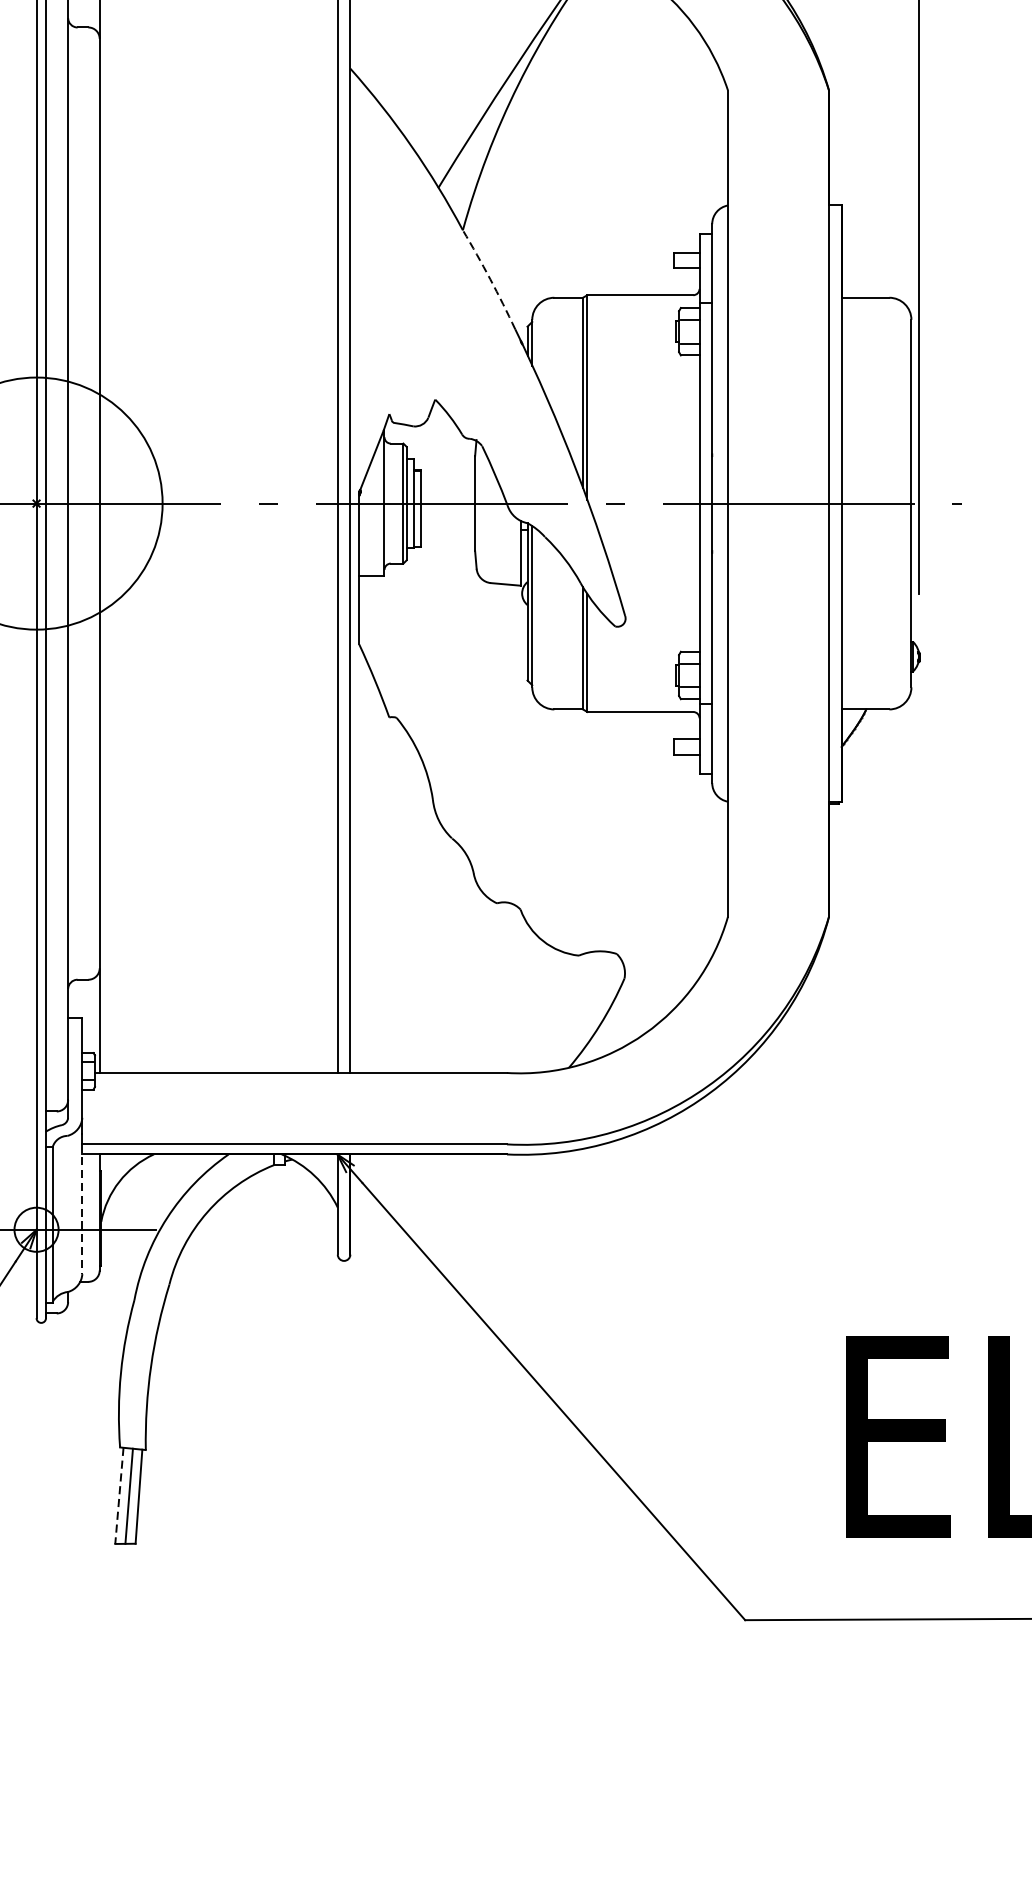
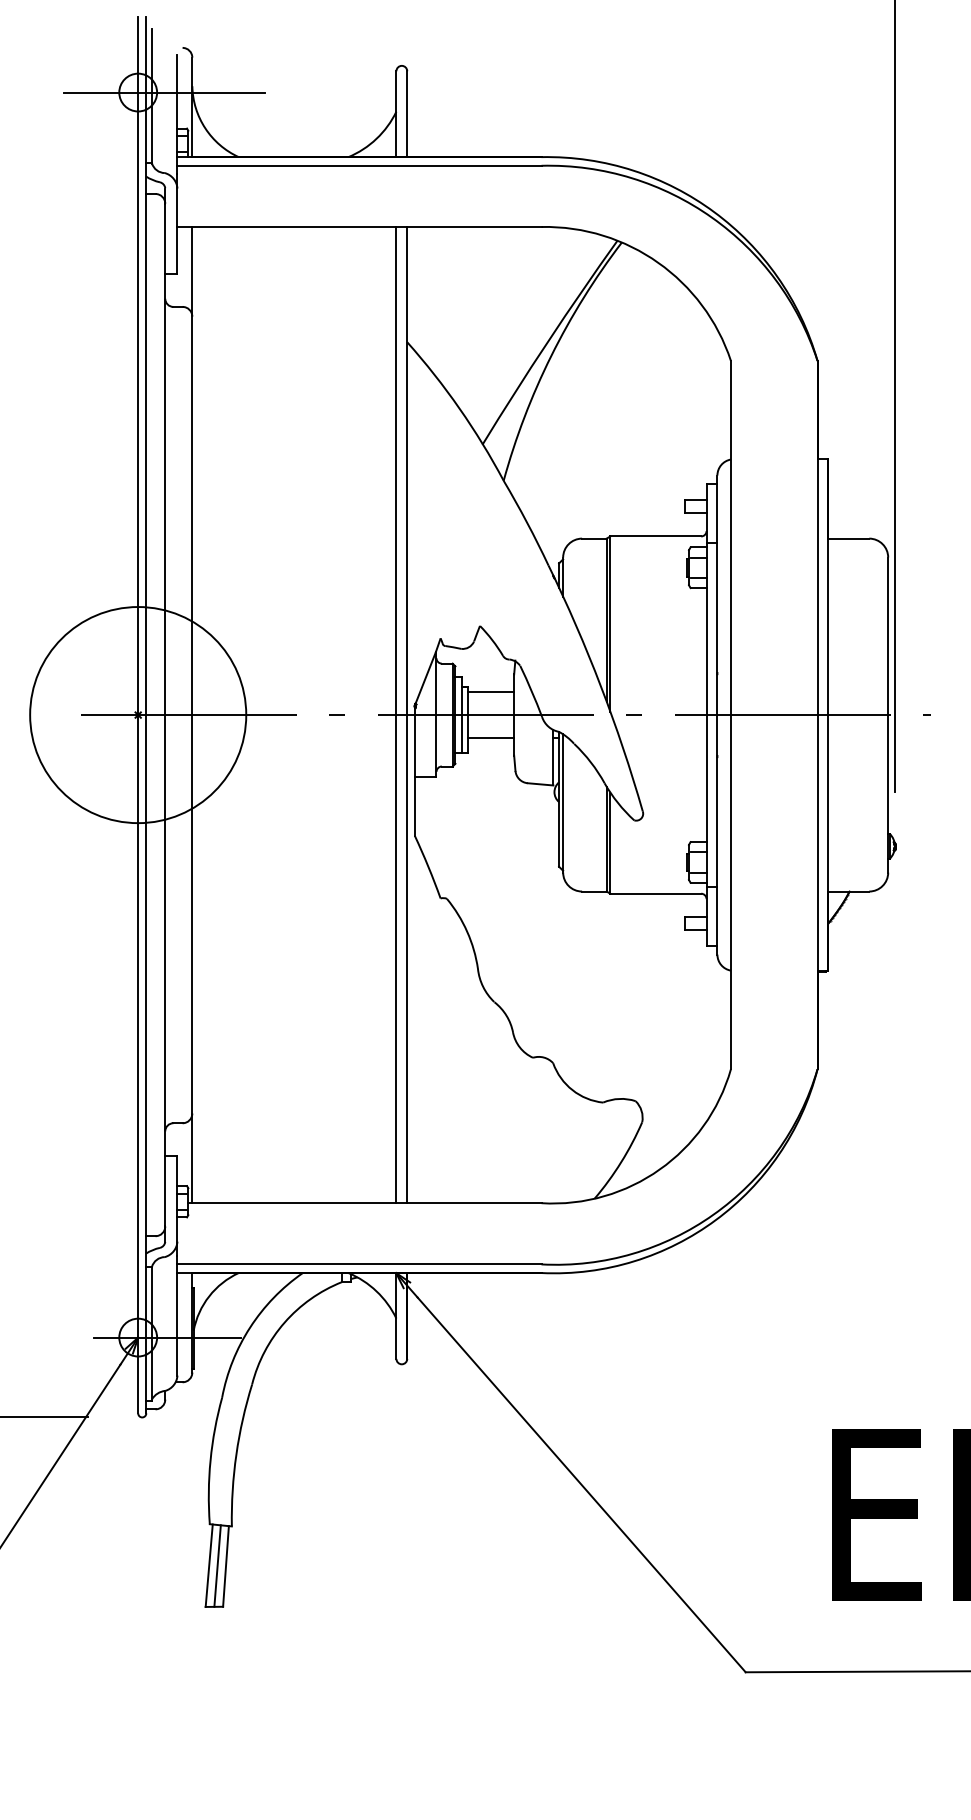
arc: (490, 278) -> (527, 522), dashed -> solid
line: (447, 477) -> (490, 692), added
line: (447, 530) -> (490, 738), added
line: (82, 1208) -> (177, 1319), dashed -> solid
line: (119, 1496) -> (209, 1566), dashed -> solid

